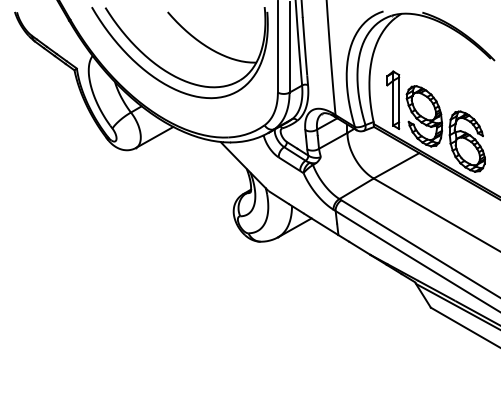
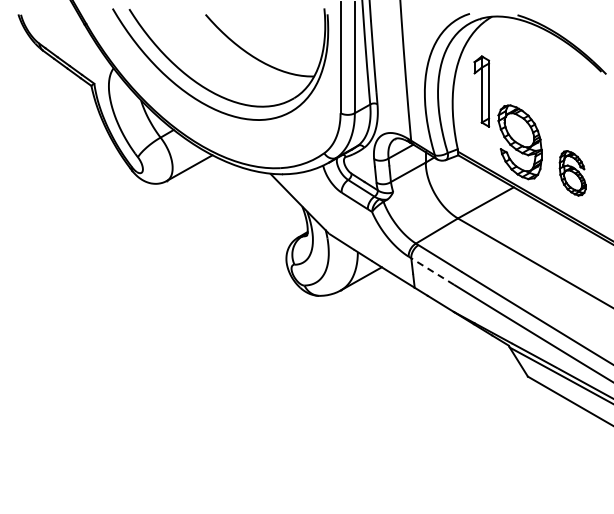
part: (392, 100) -> (481, 91), moved
part: (467, 141) -> (572, 173), size x0.6
line: (352, 221) -> (431, 270), solid -> dashed

